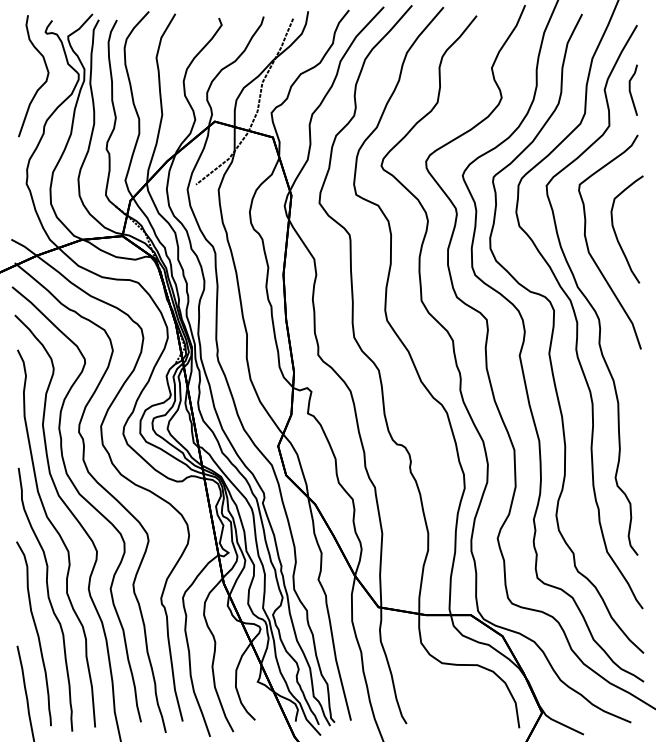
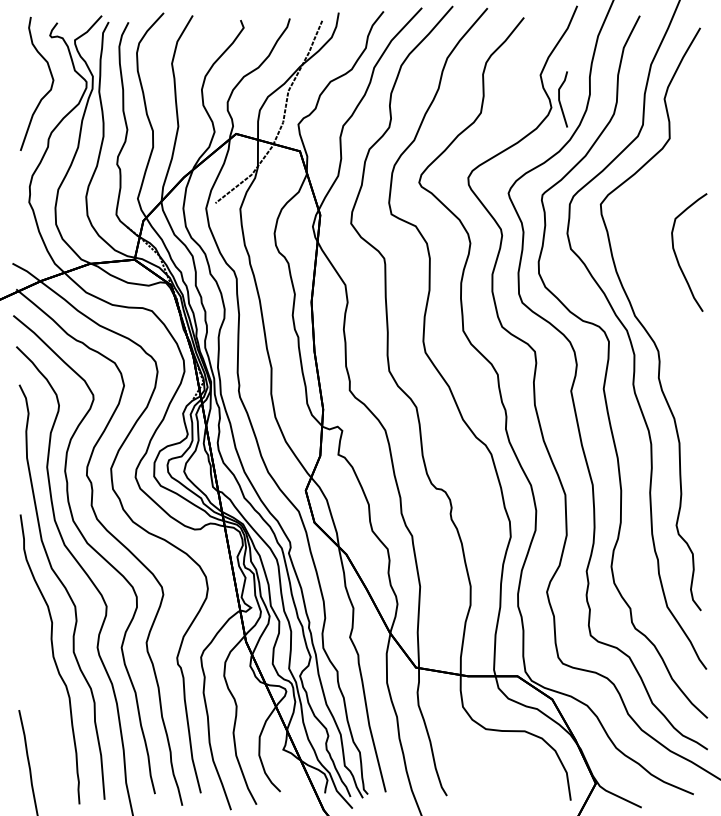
line: (630, 91) -> (560, 100), moved
curve: (589, 248) -> (647, 273), removed
curve: (35, 631) -> (39, 694), removed

